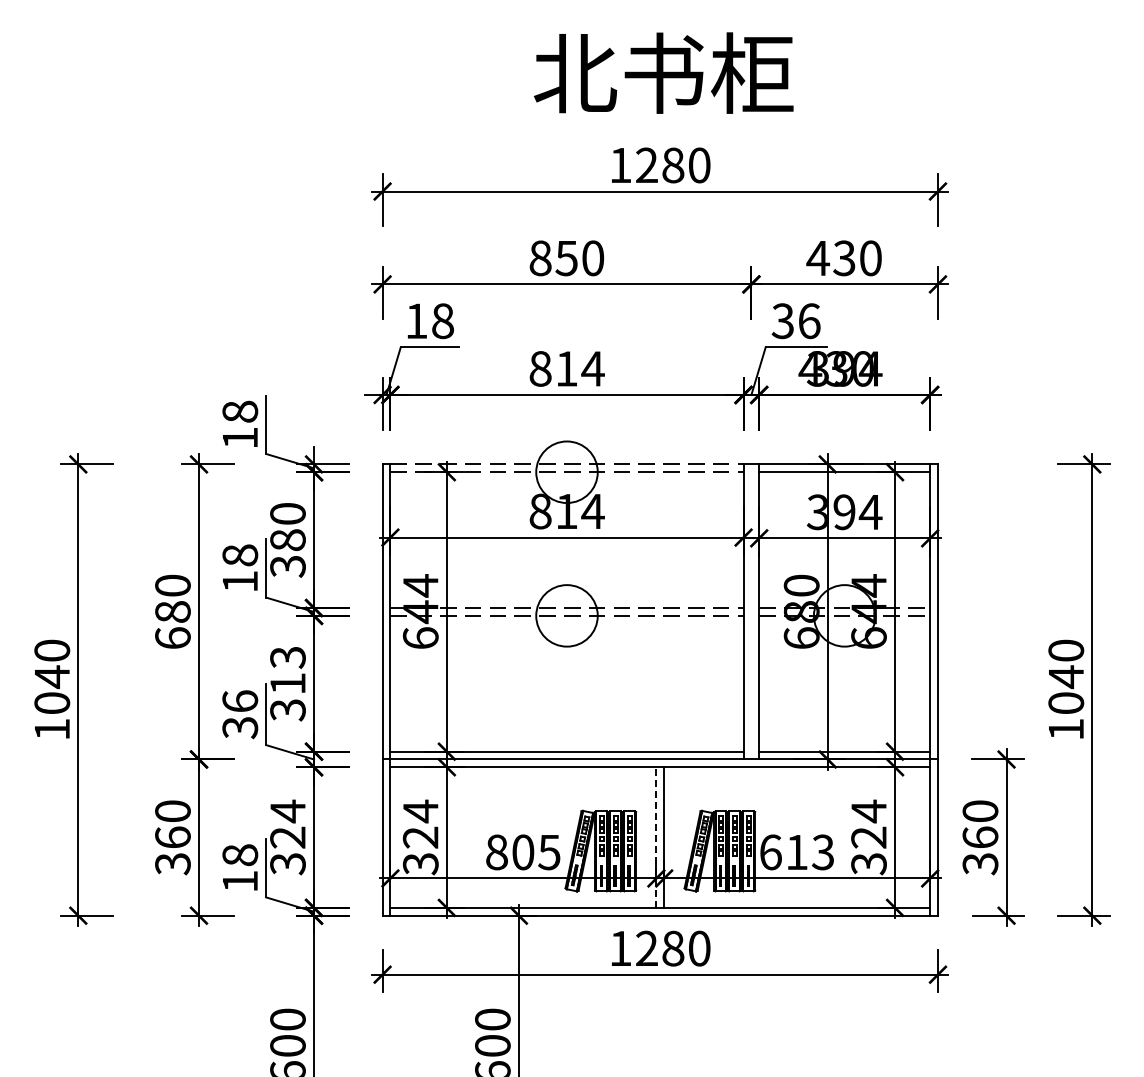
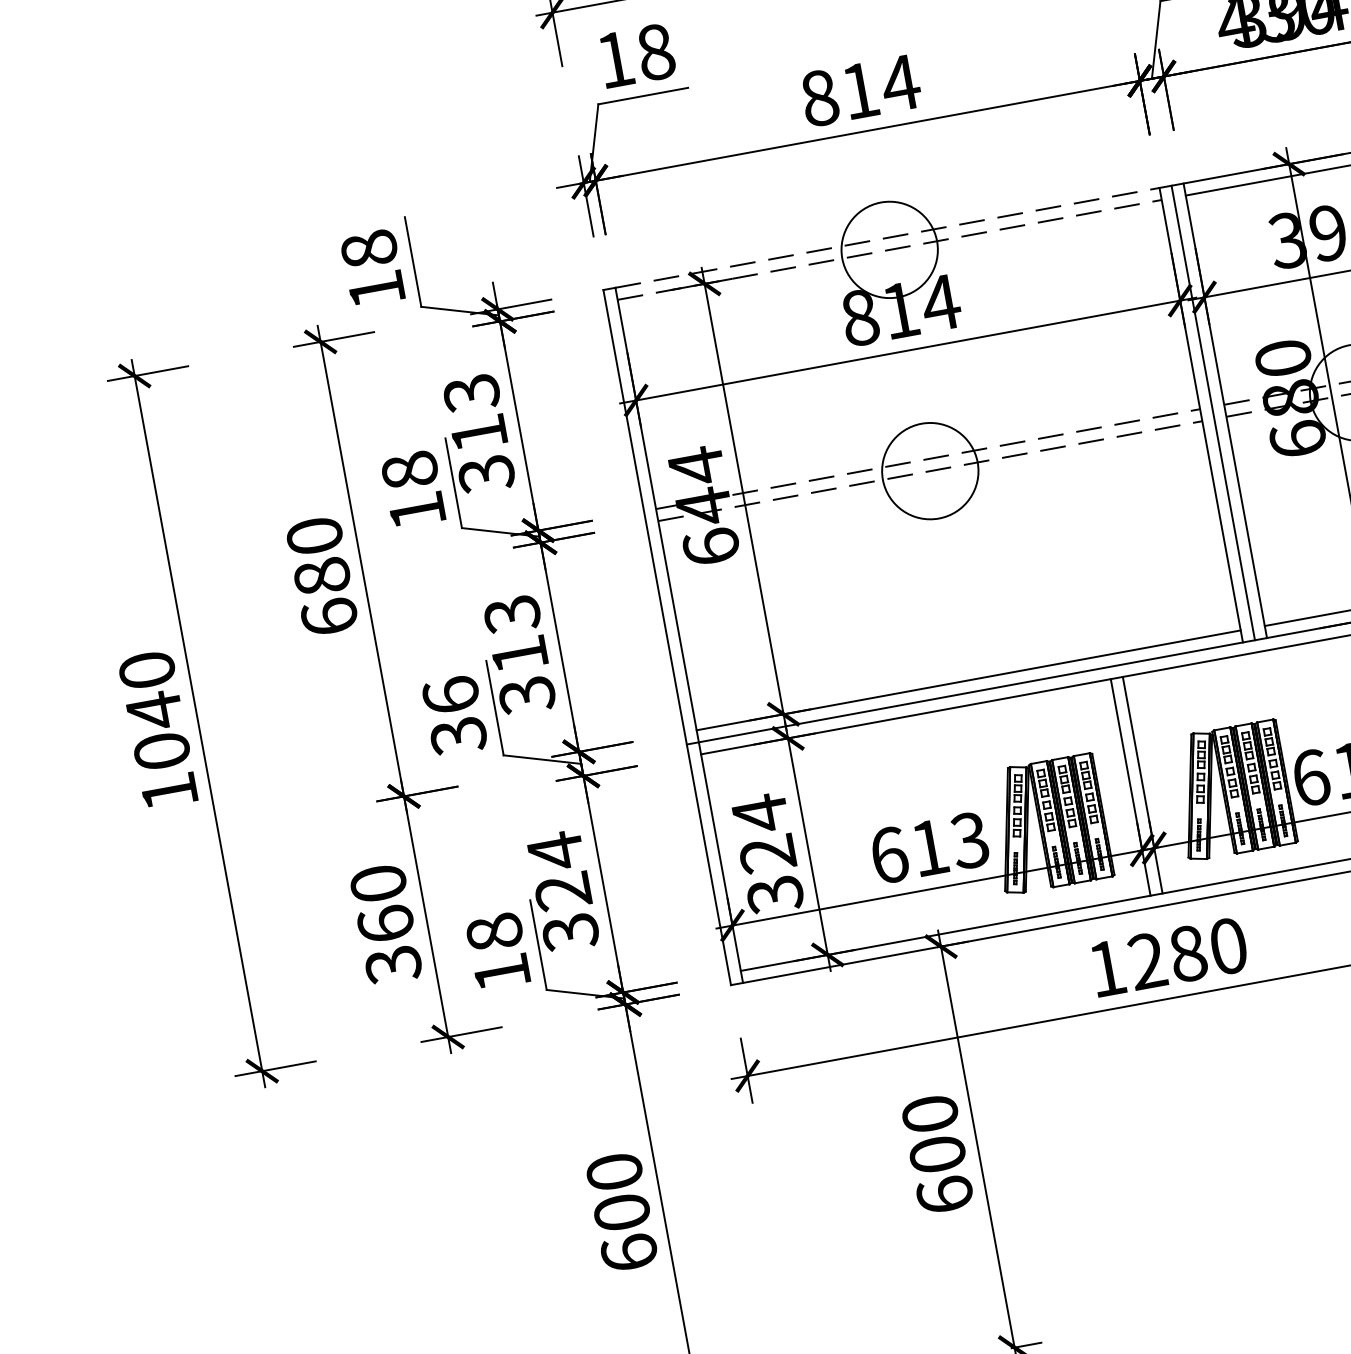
text: (287, 527) -> (474, 414), 380 -> 313
line: (751, 611) -> (1213, 412), added
line: (656, 837) -> (1130, 787), dashed -> solid
text: (523, 852) -> (930, 847), 805 -> 613

